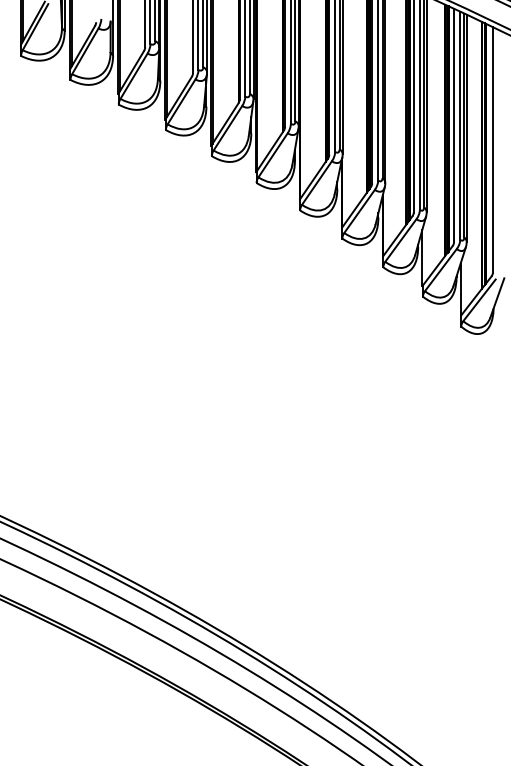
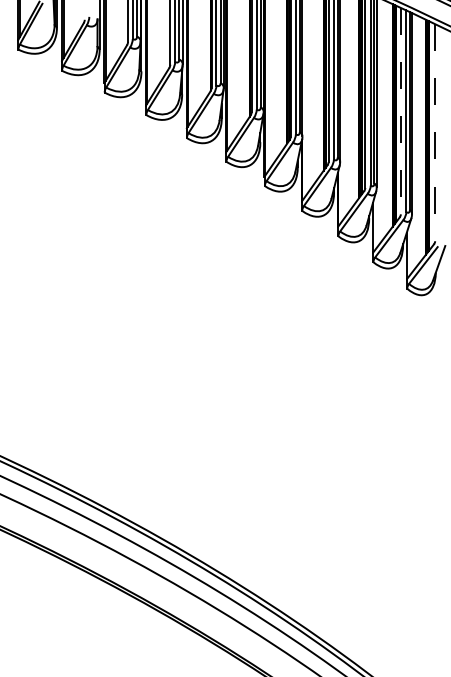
line: (453, 126) -> (400, 111), solid -> dashed
line: (493, 149) -> (435, 132), solid -> dashed

